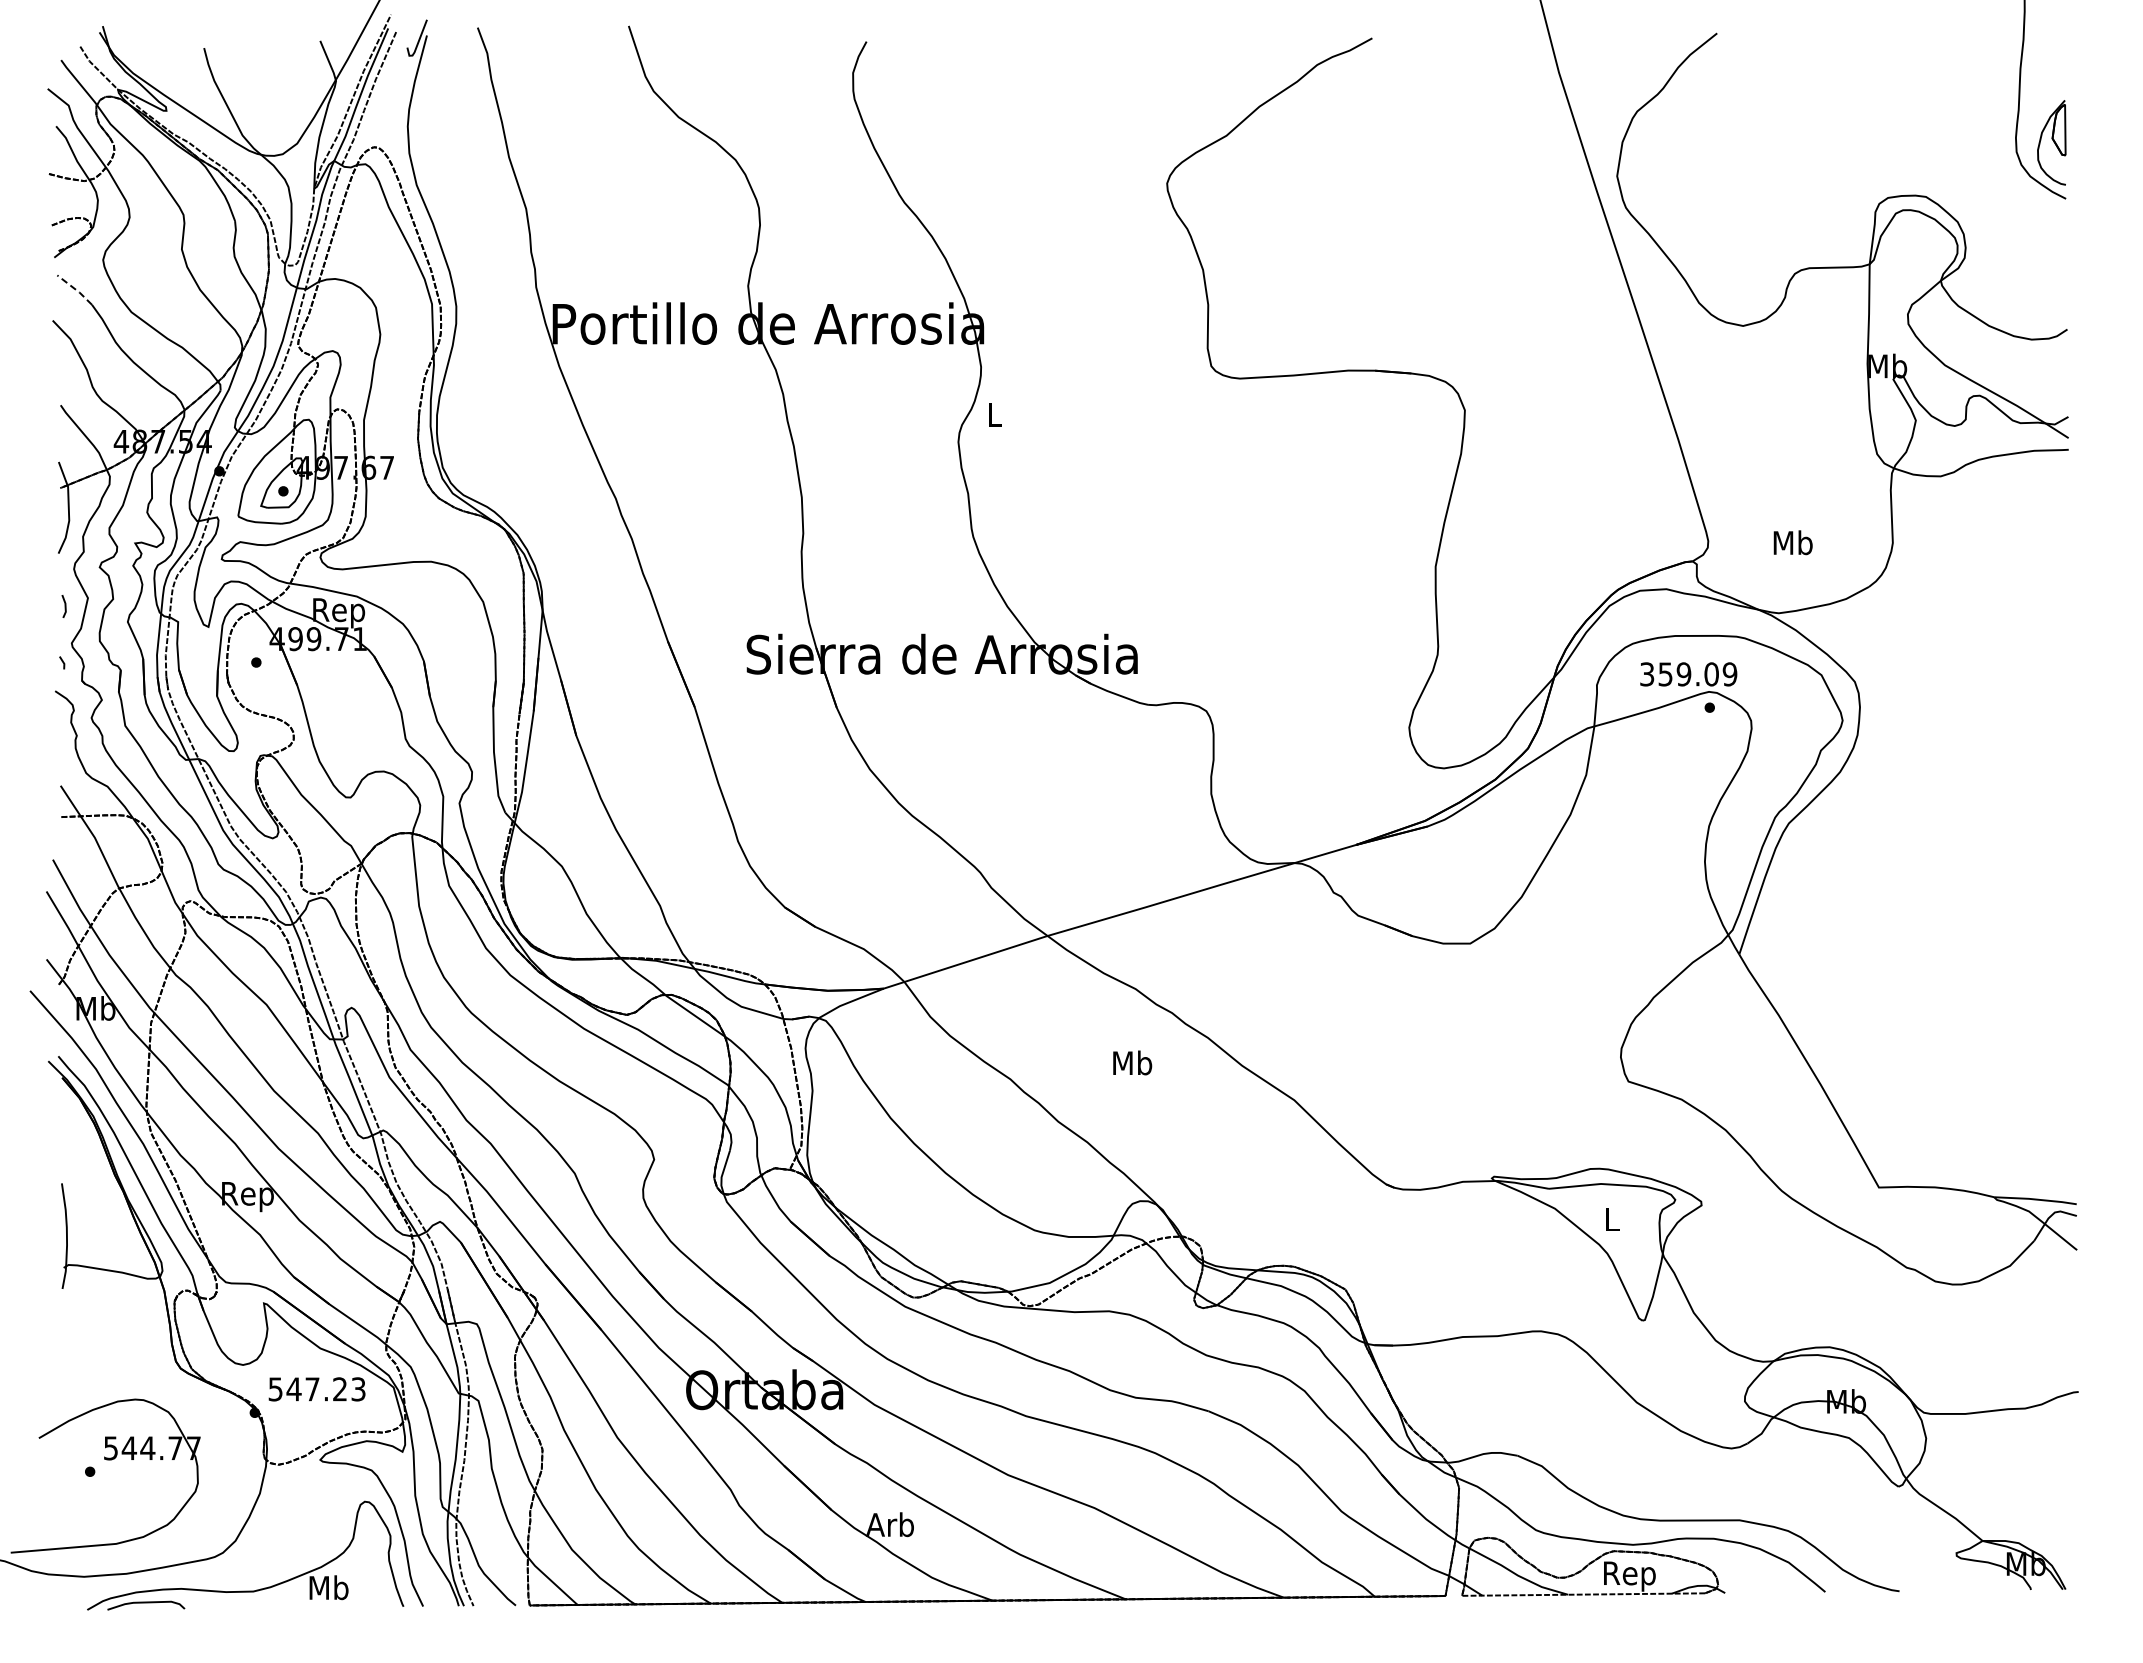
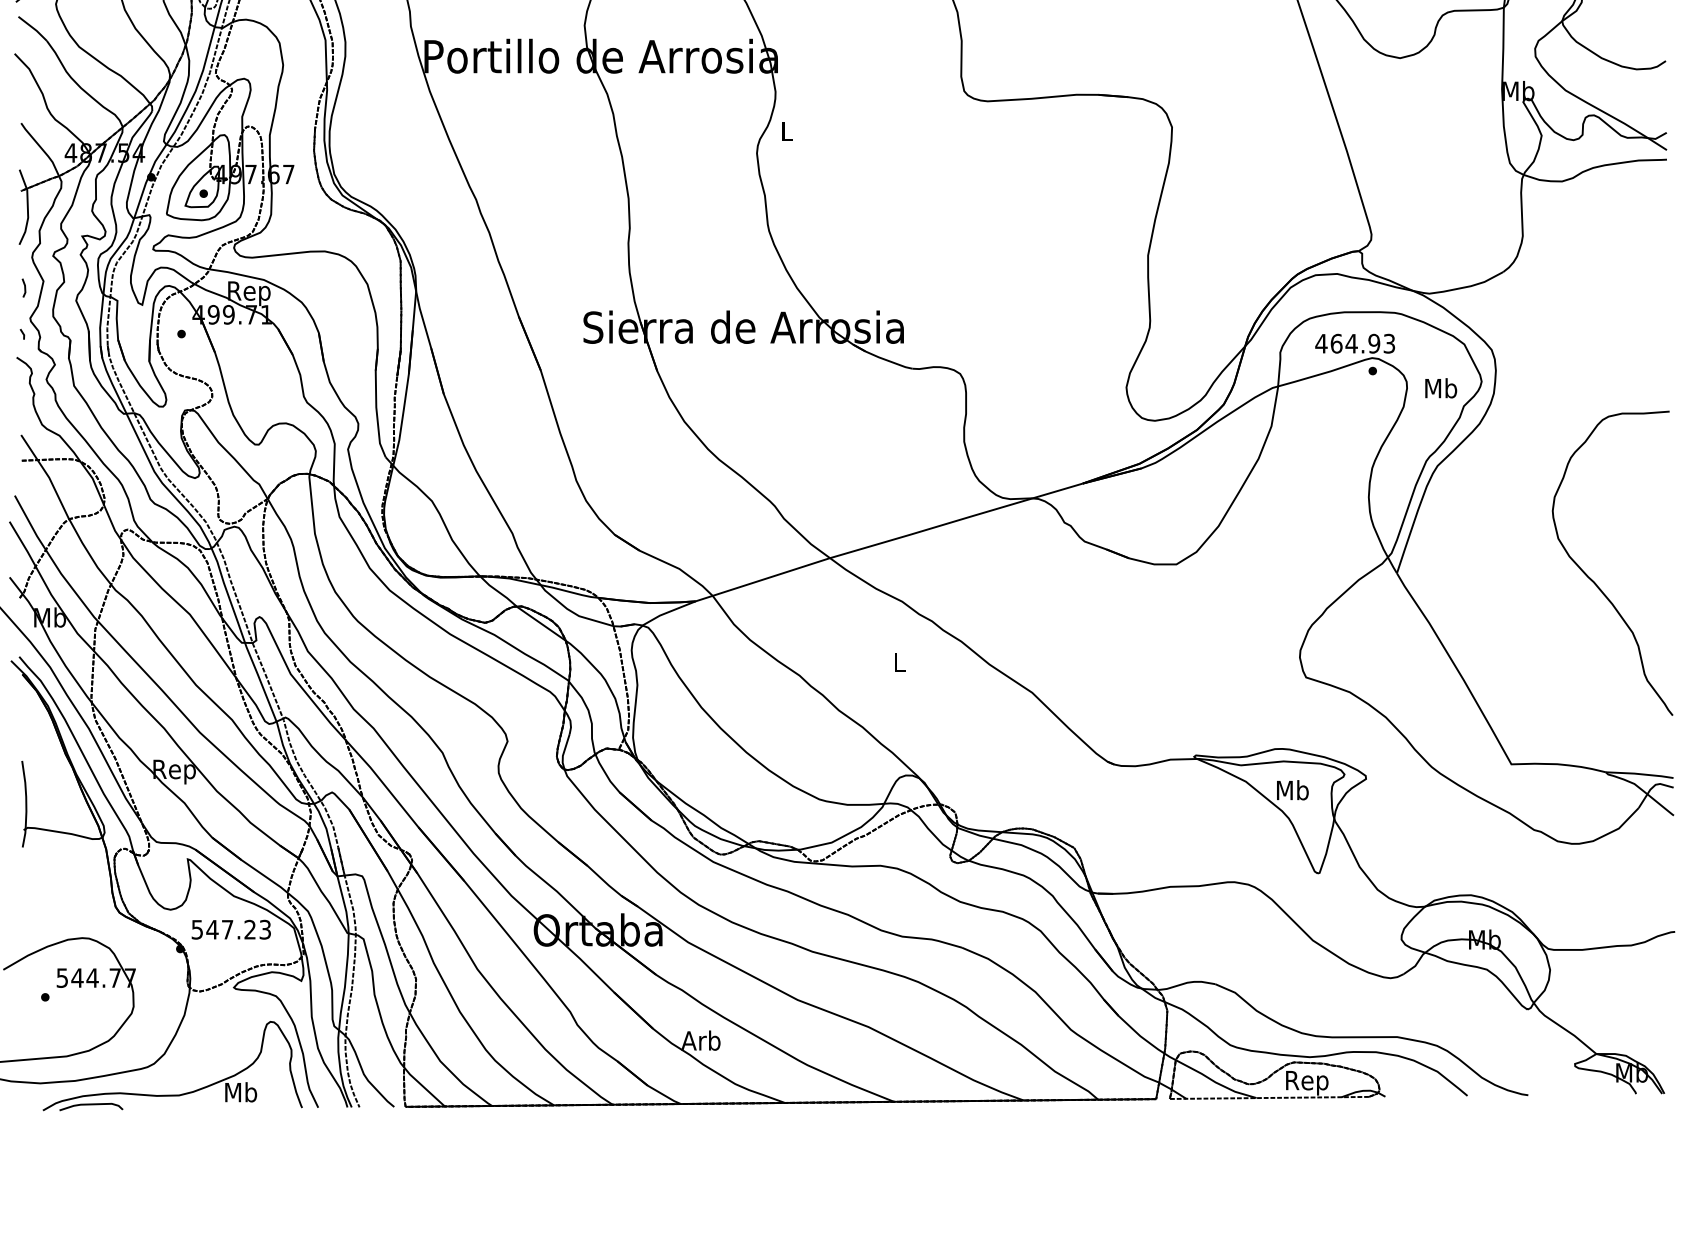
line: (75, 289) -> (33, 28), dashed -> solid
text: (1792, 542) -> (1440, 388), moved
text: (1688, 674) -> (1355, 343), 359.09 -> 464.93
curve: (1980, 964) -> (1594, 581), added
text: (1132, 1062) -> (899, 661), Mb -> L
text: (1611, 1218) -> (1292, 789), L -> Mb

